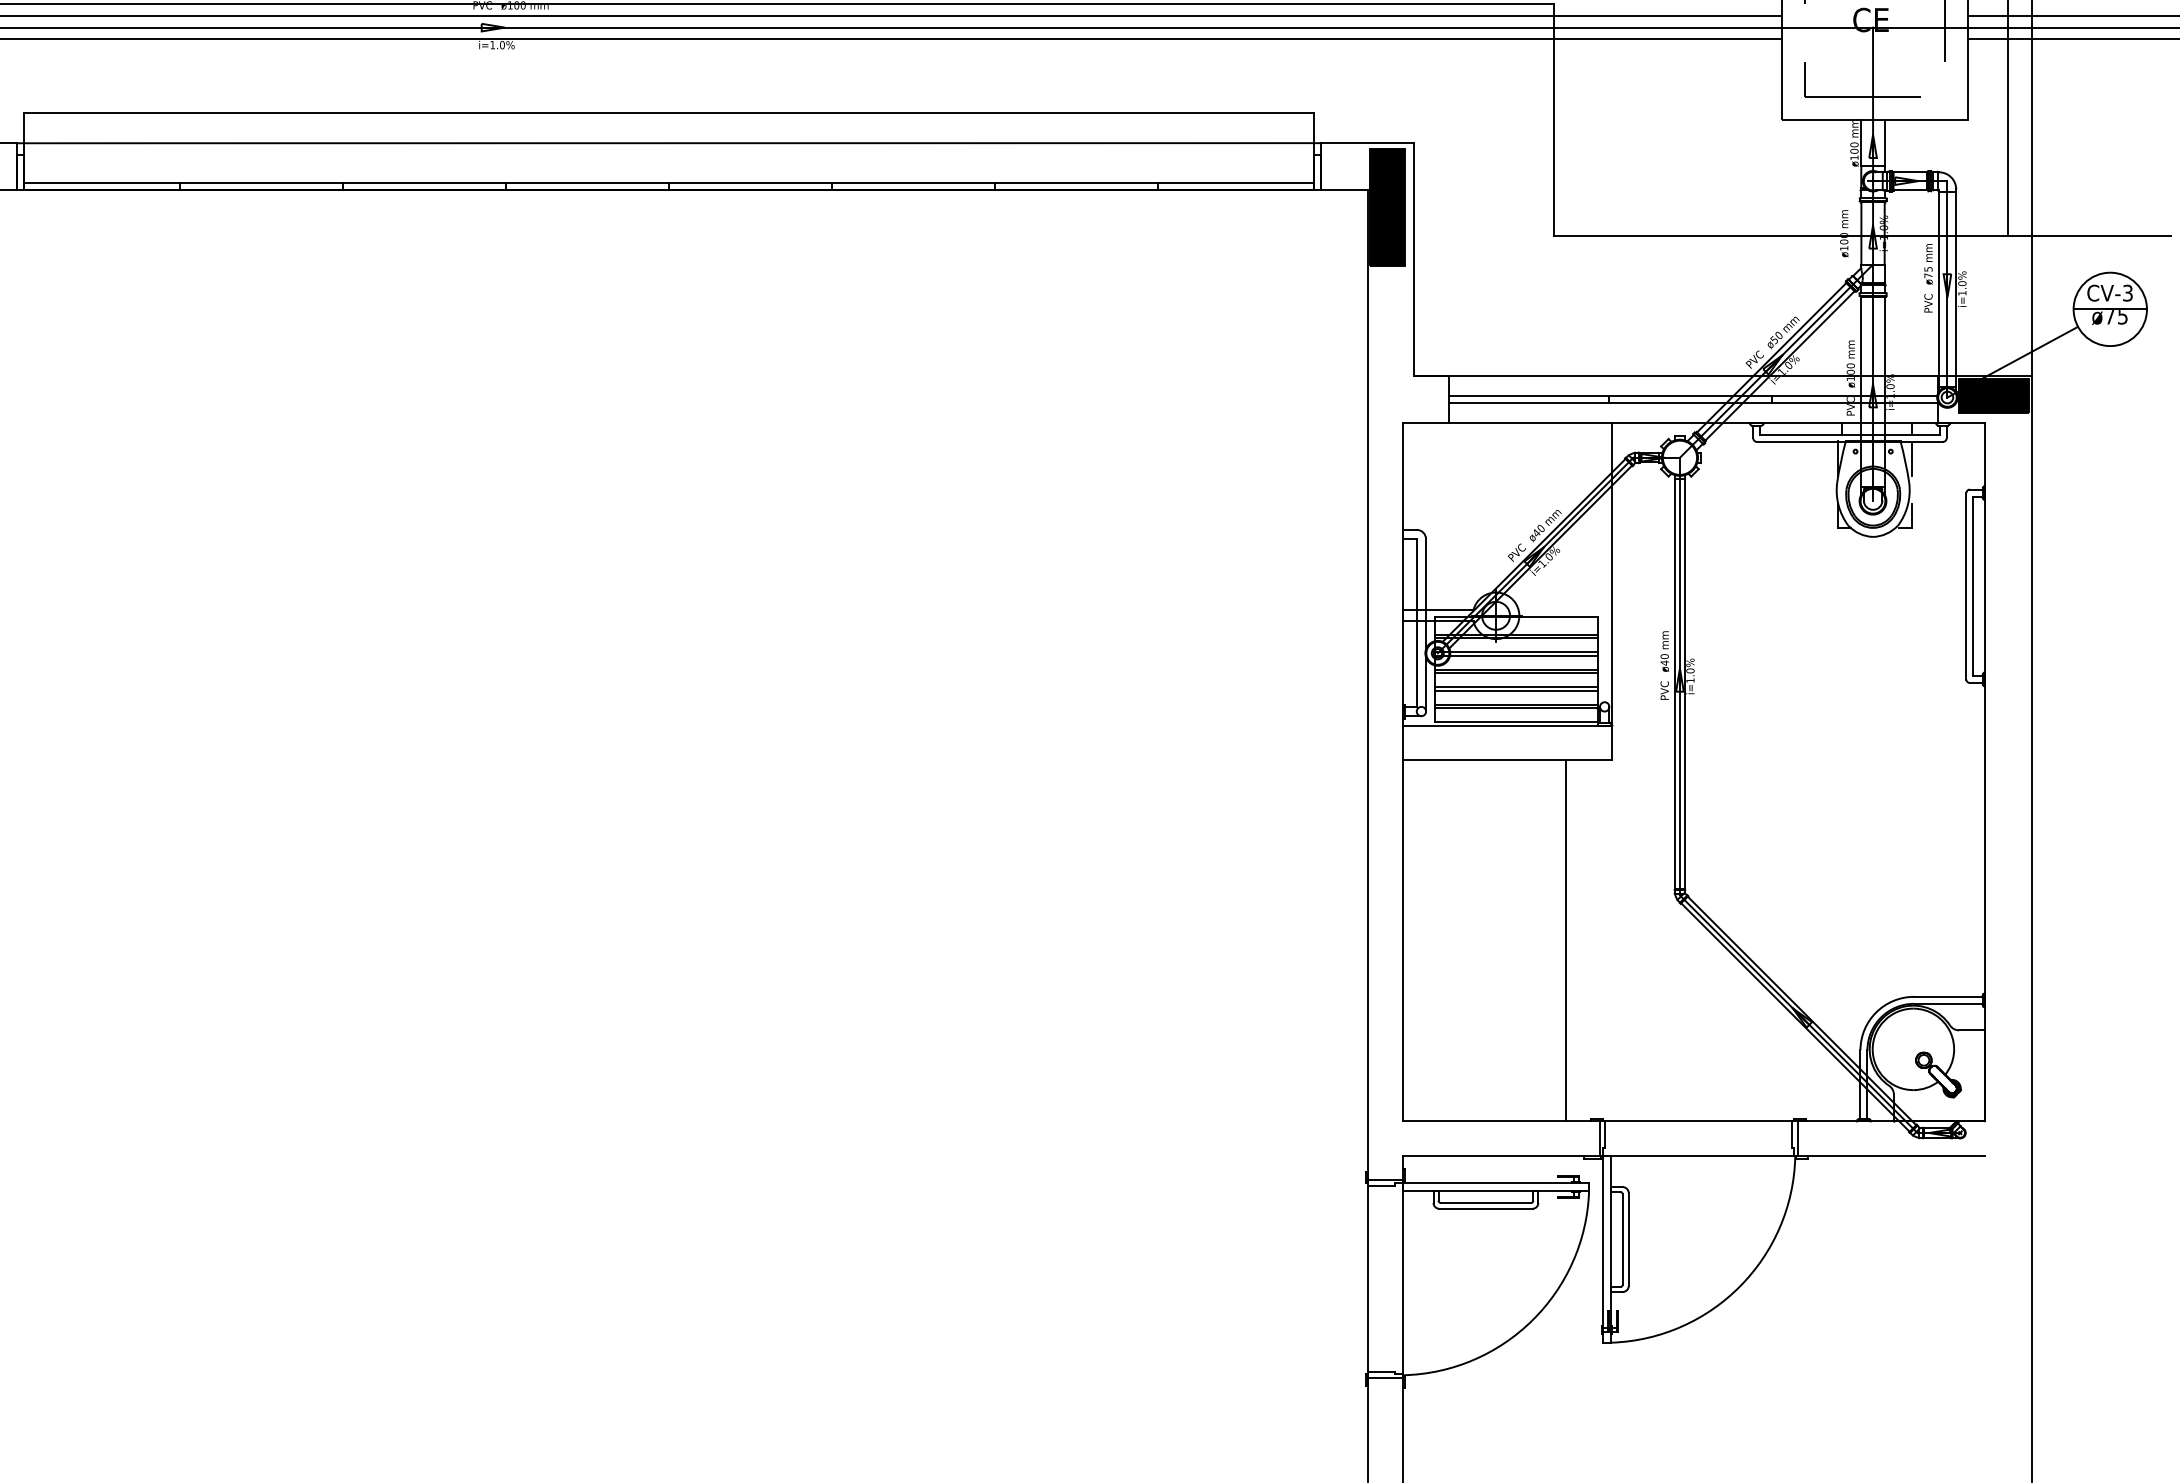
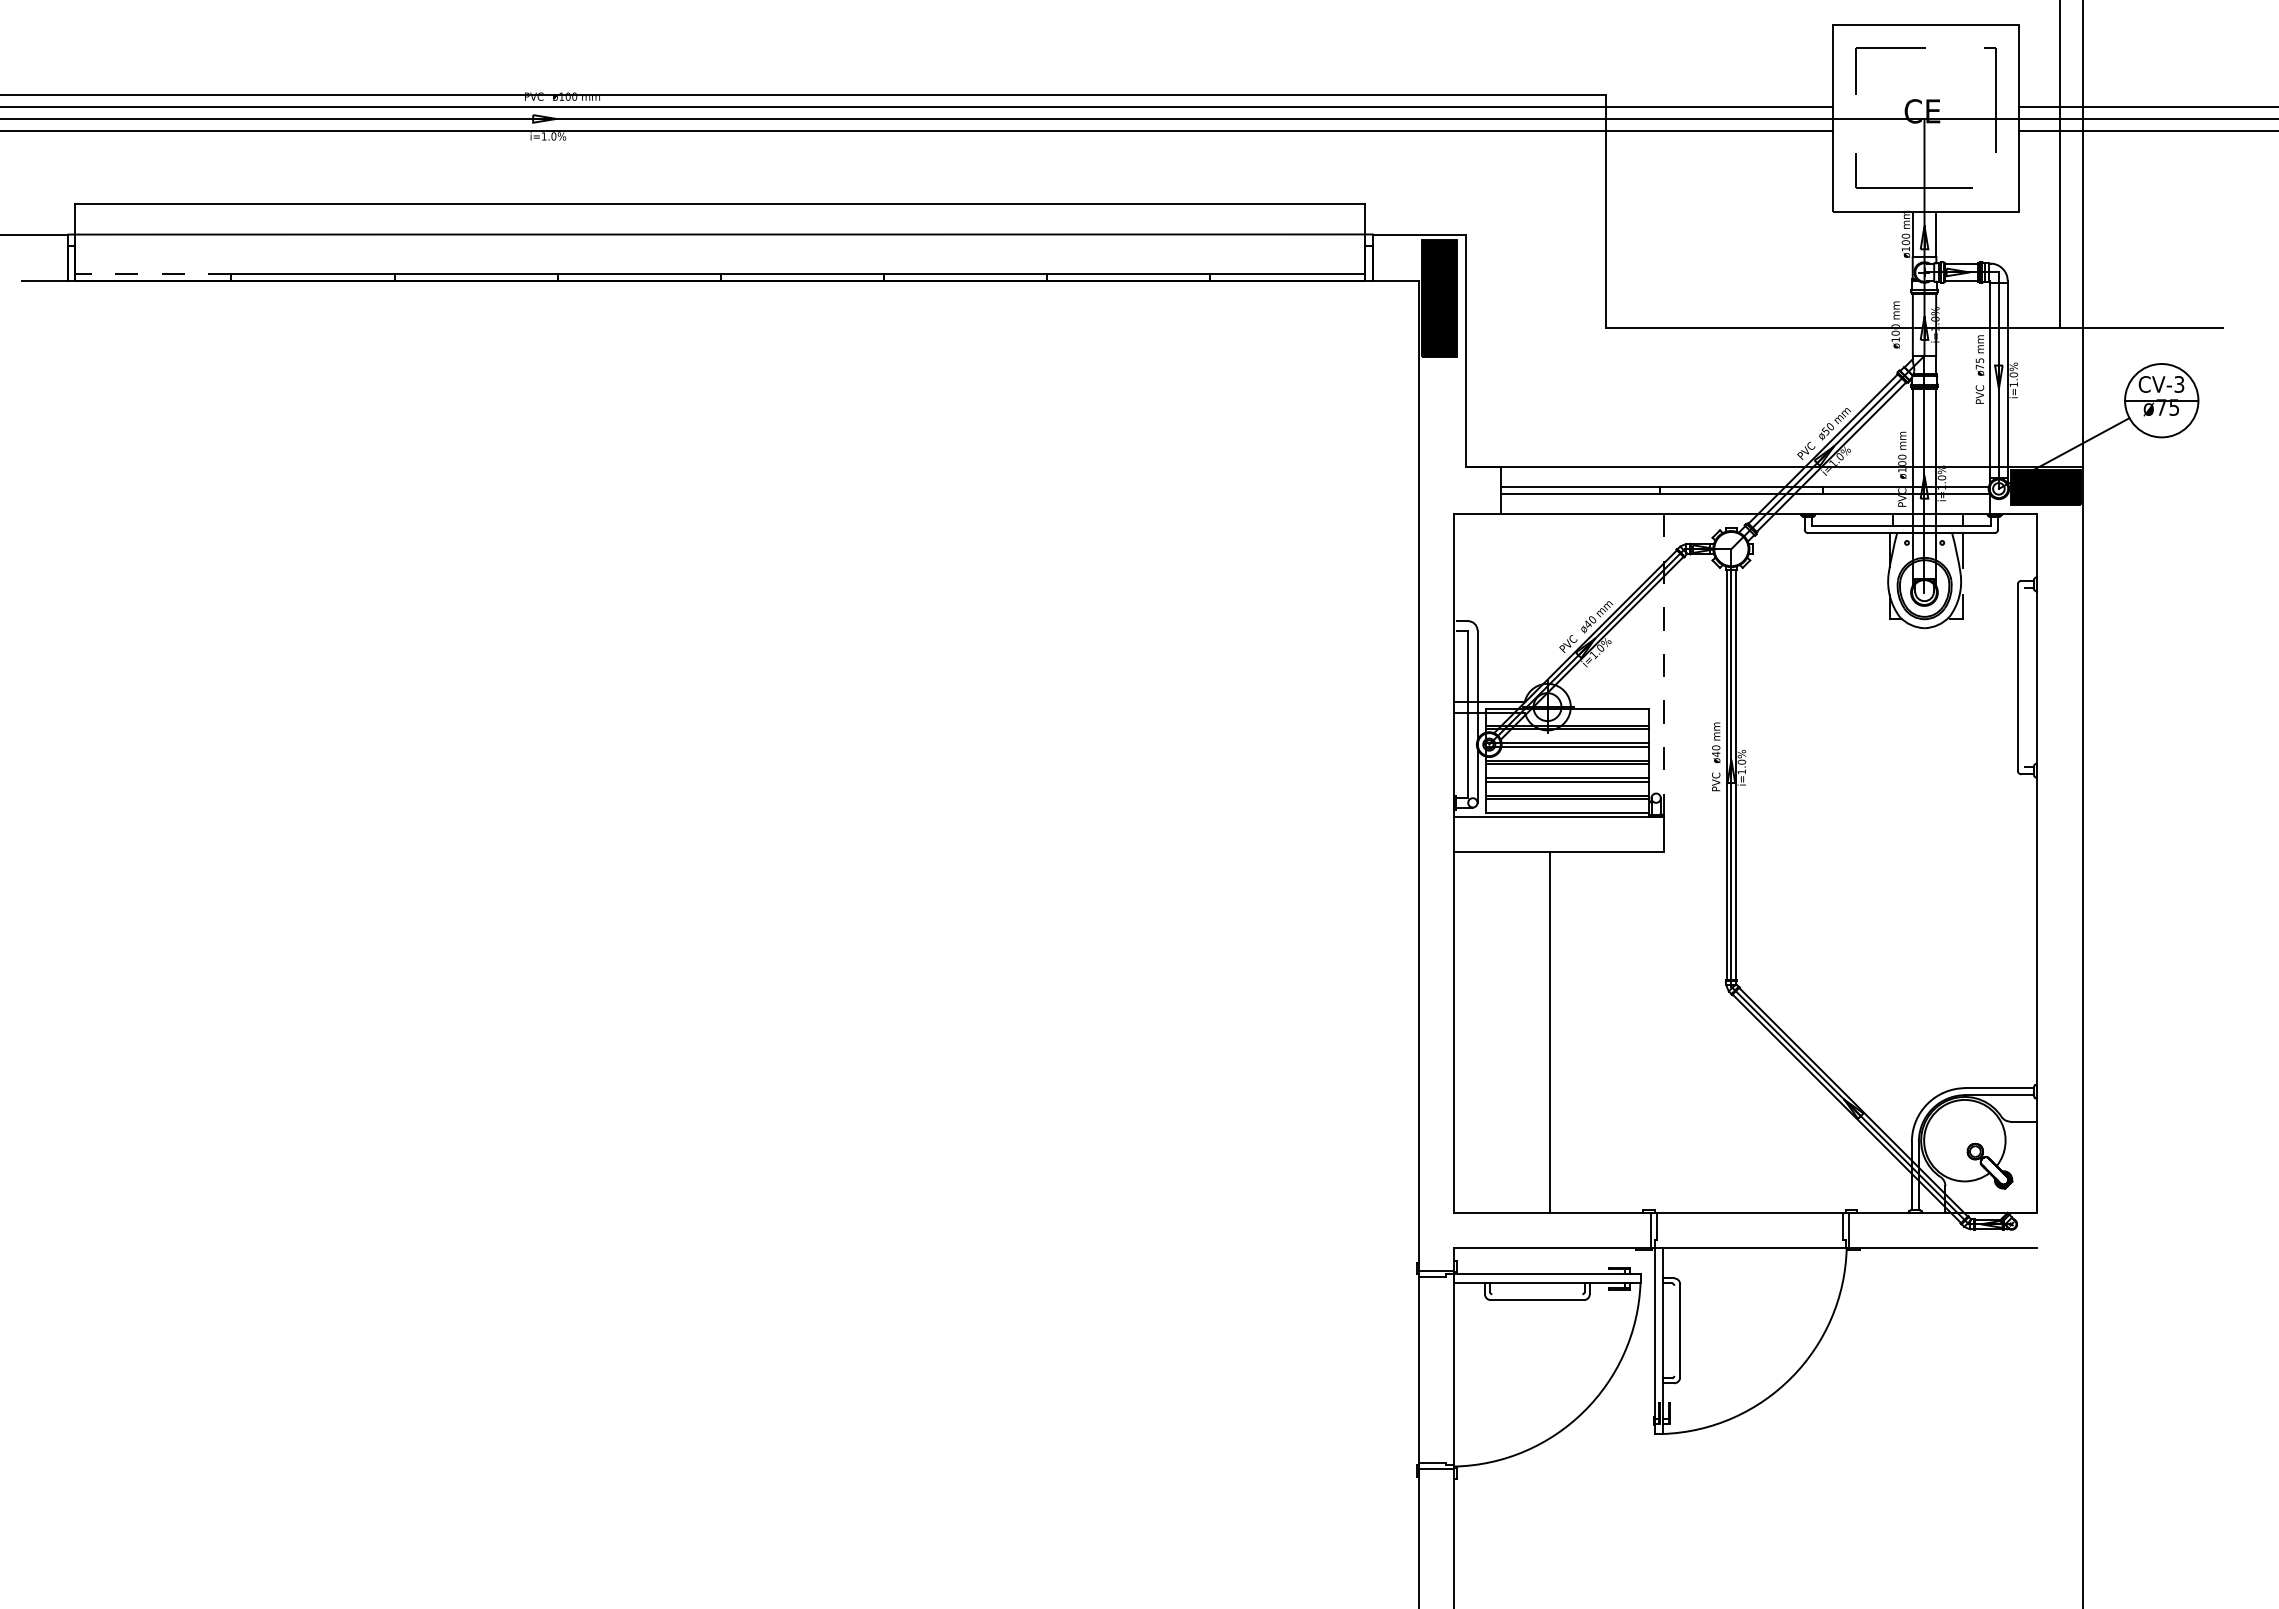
line: (101, 183) -> (152, 274), solid -> dashed
line: (1612, 573) -> (1663, 664), solid -> dashed
line: (1973, 586) -> (2024, 677), removed
line: (1566, 940) -> (1550, 1031), moved
line: (1486, 1203) -> (1537, 1294), removed
line: (1623, 1239) -> (1674, 1330), removed

